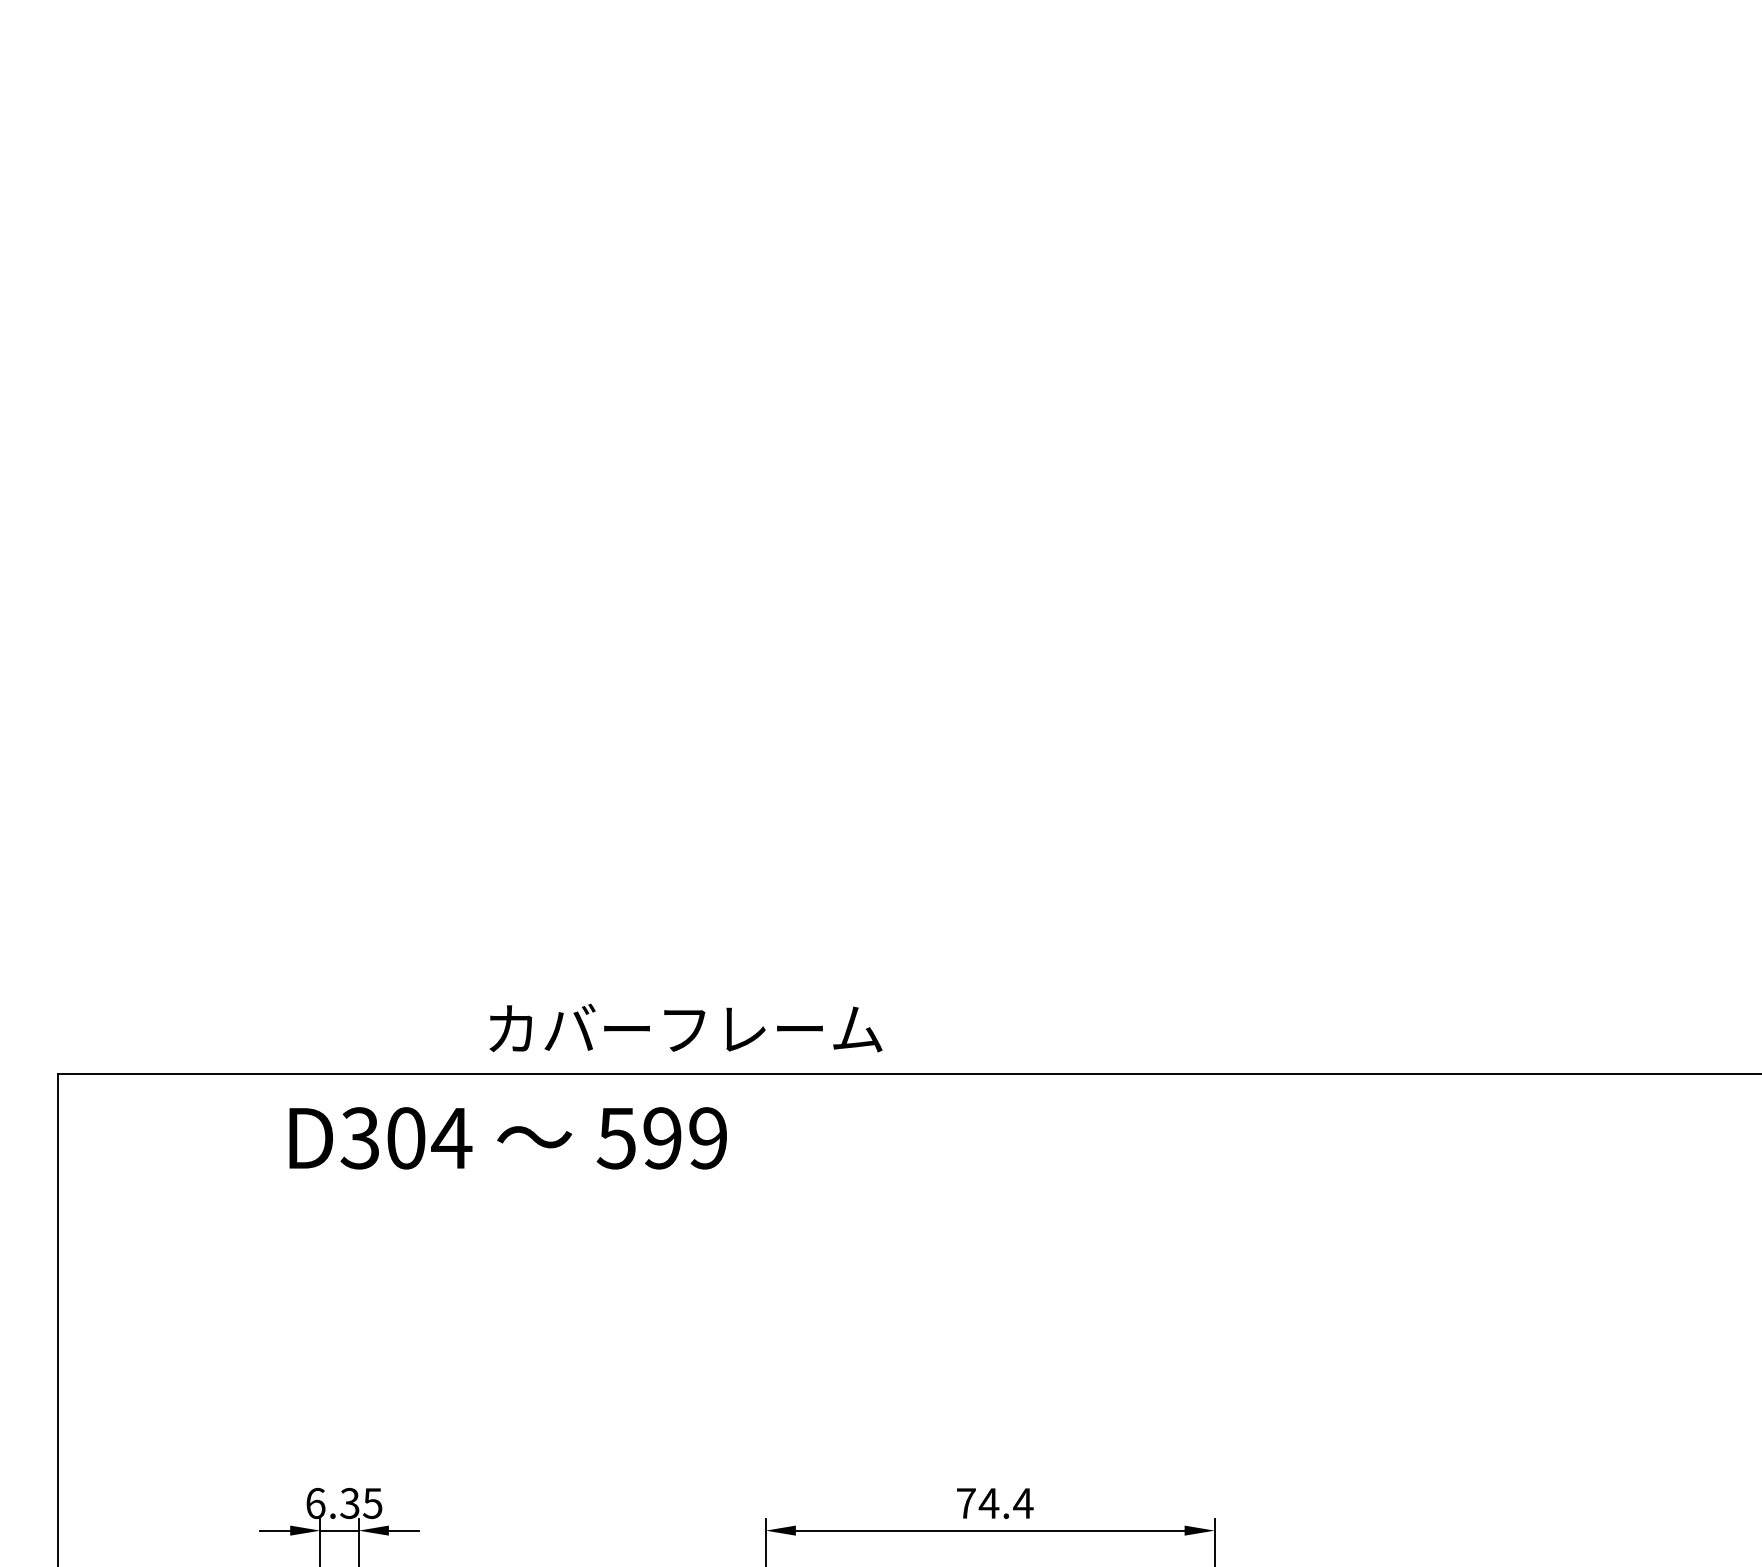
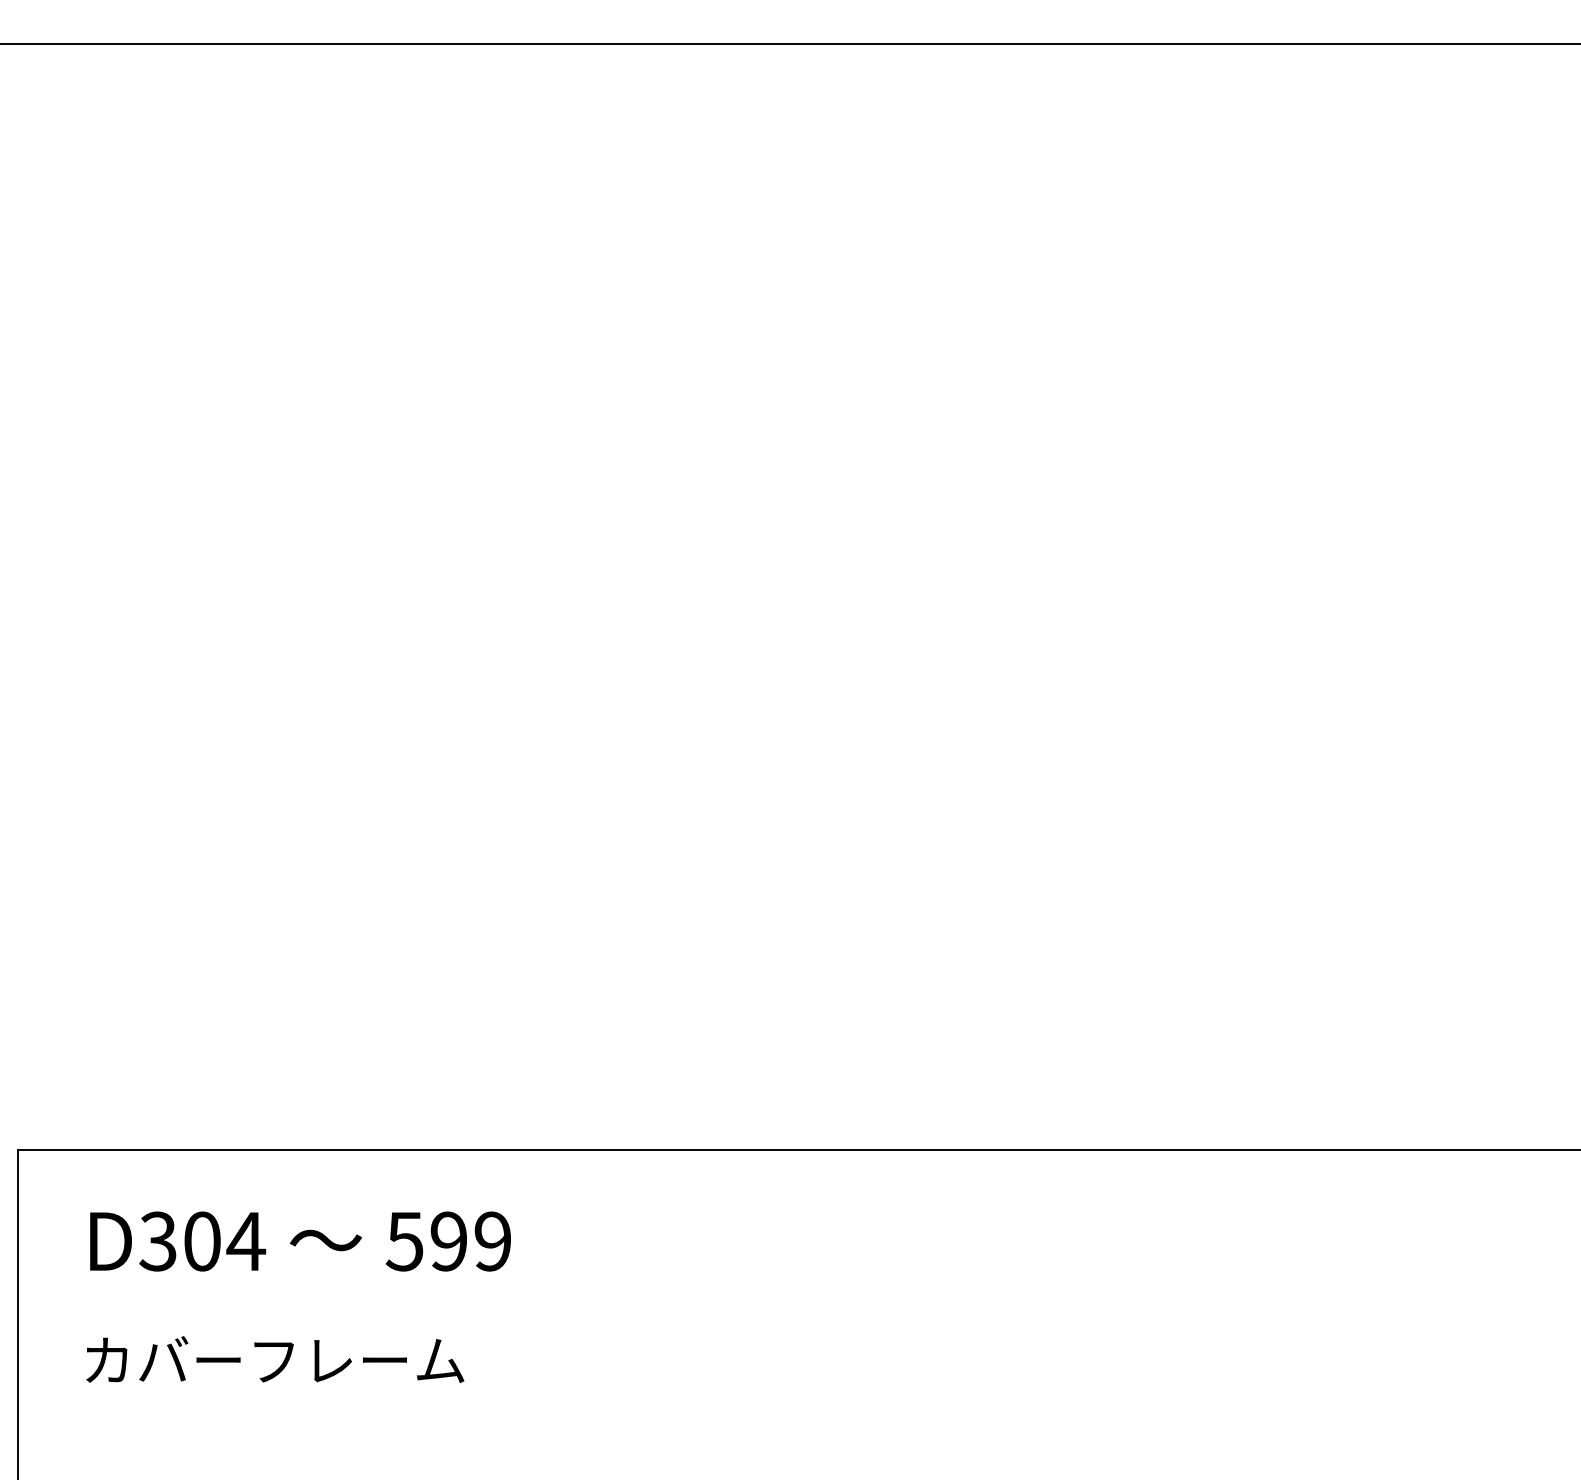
text: (685, 1027) -> (274, 1359), moved
text: (507, 1138) -> (299, 1241), moved

